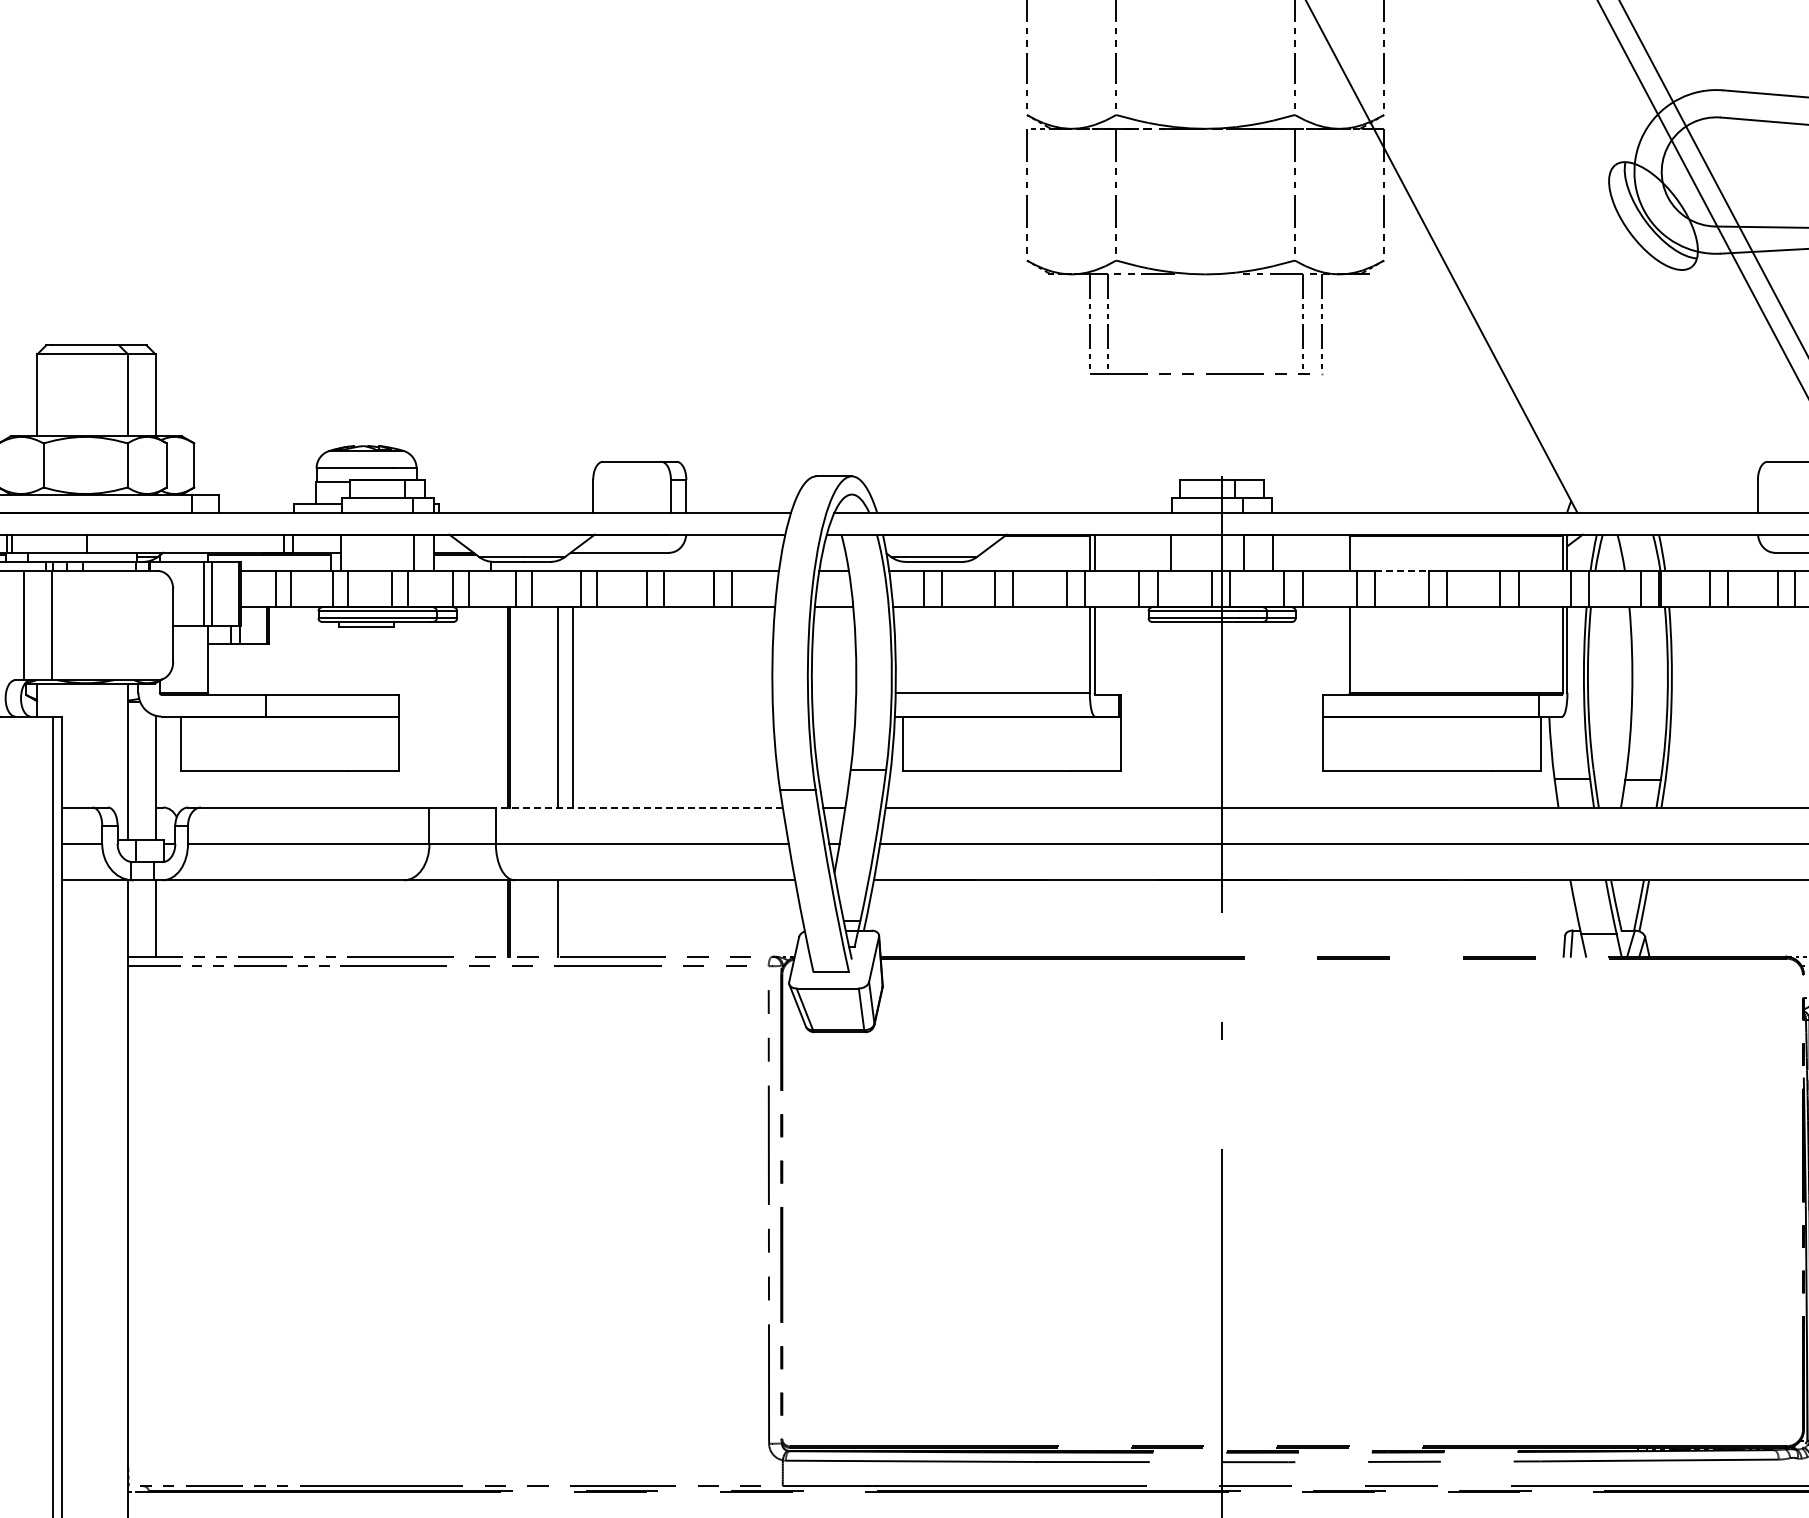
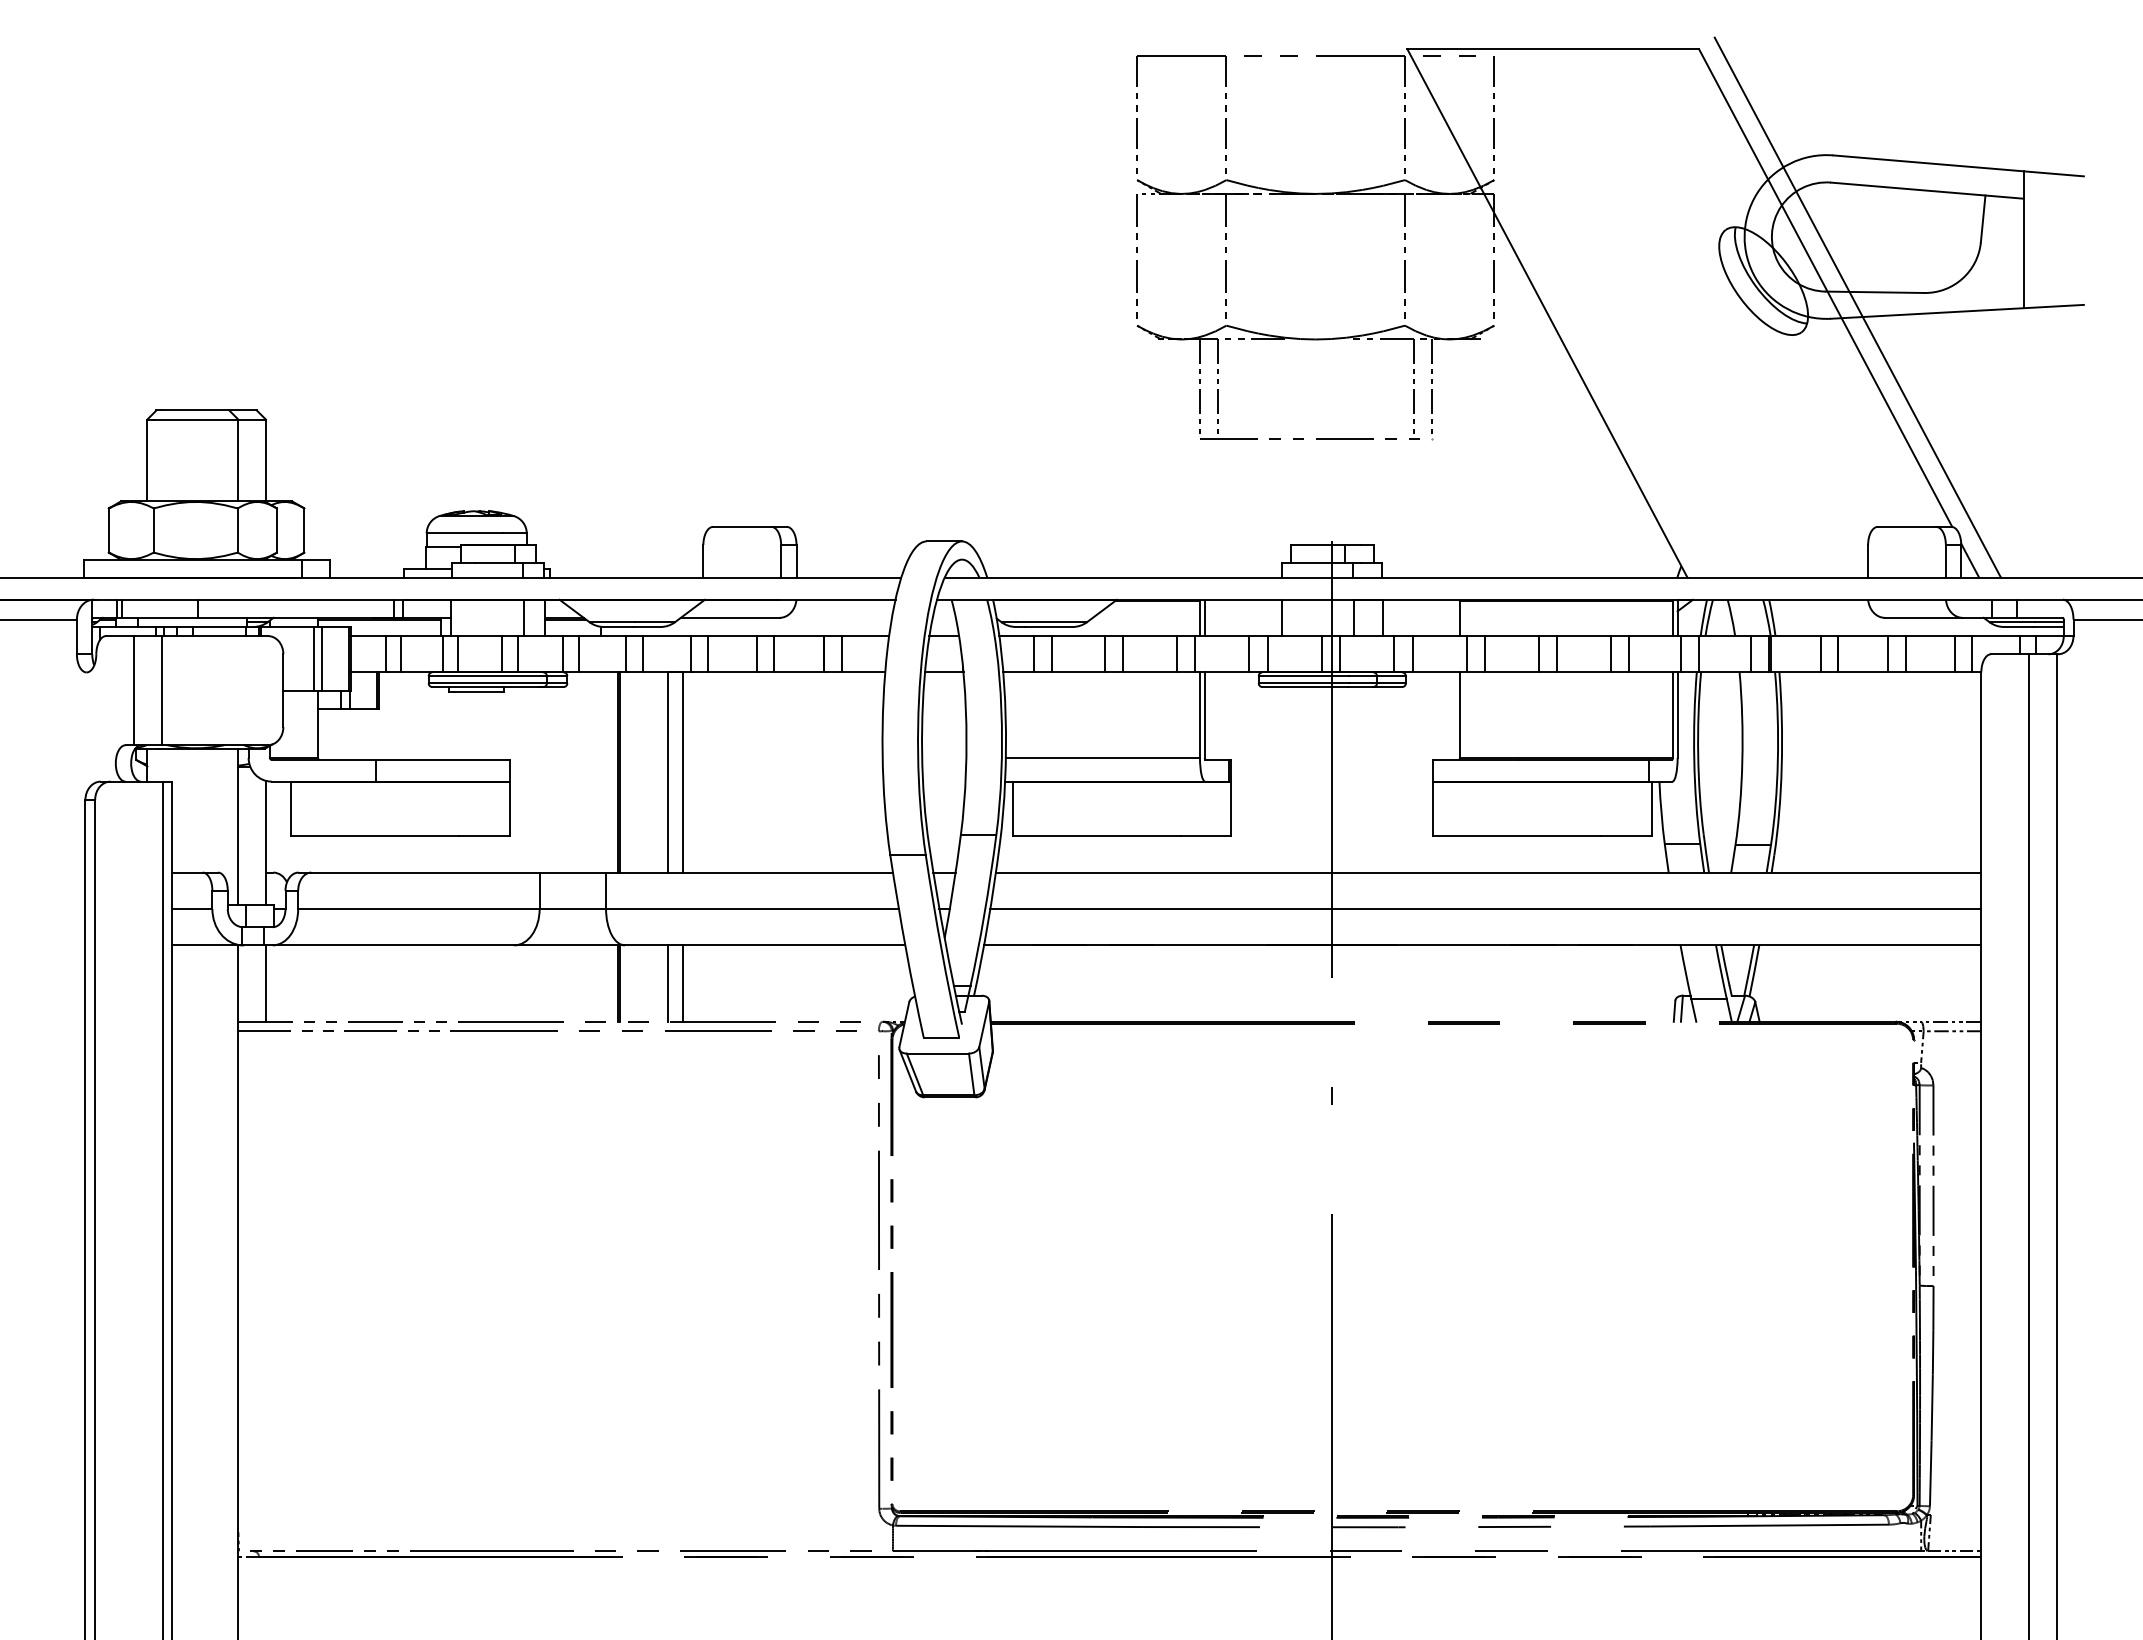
line: (1402, 571) -> (1512, 636), dashed -> solid
line: (639, 807) -> (749, 872), dashed -> solid
line: (573, 918) -> (683, 983), added

